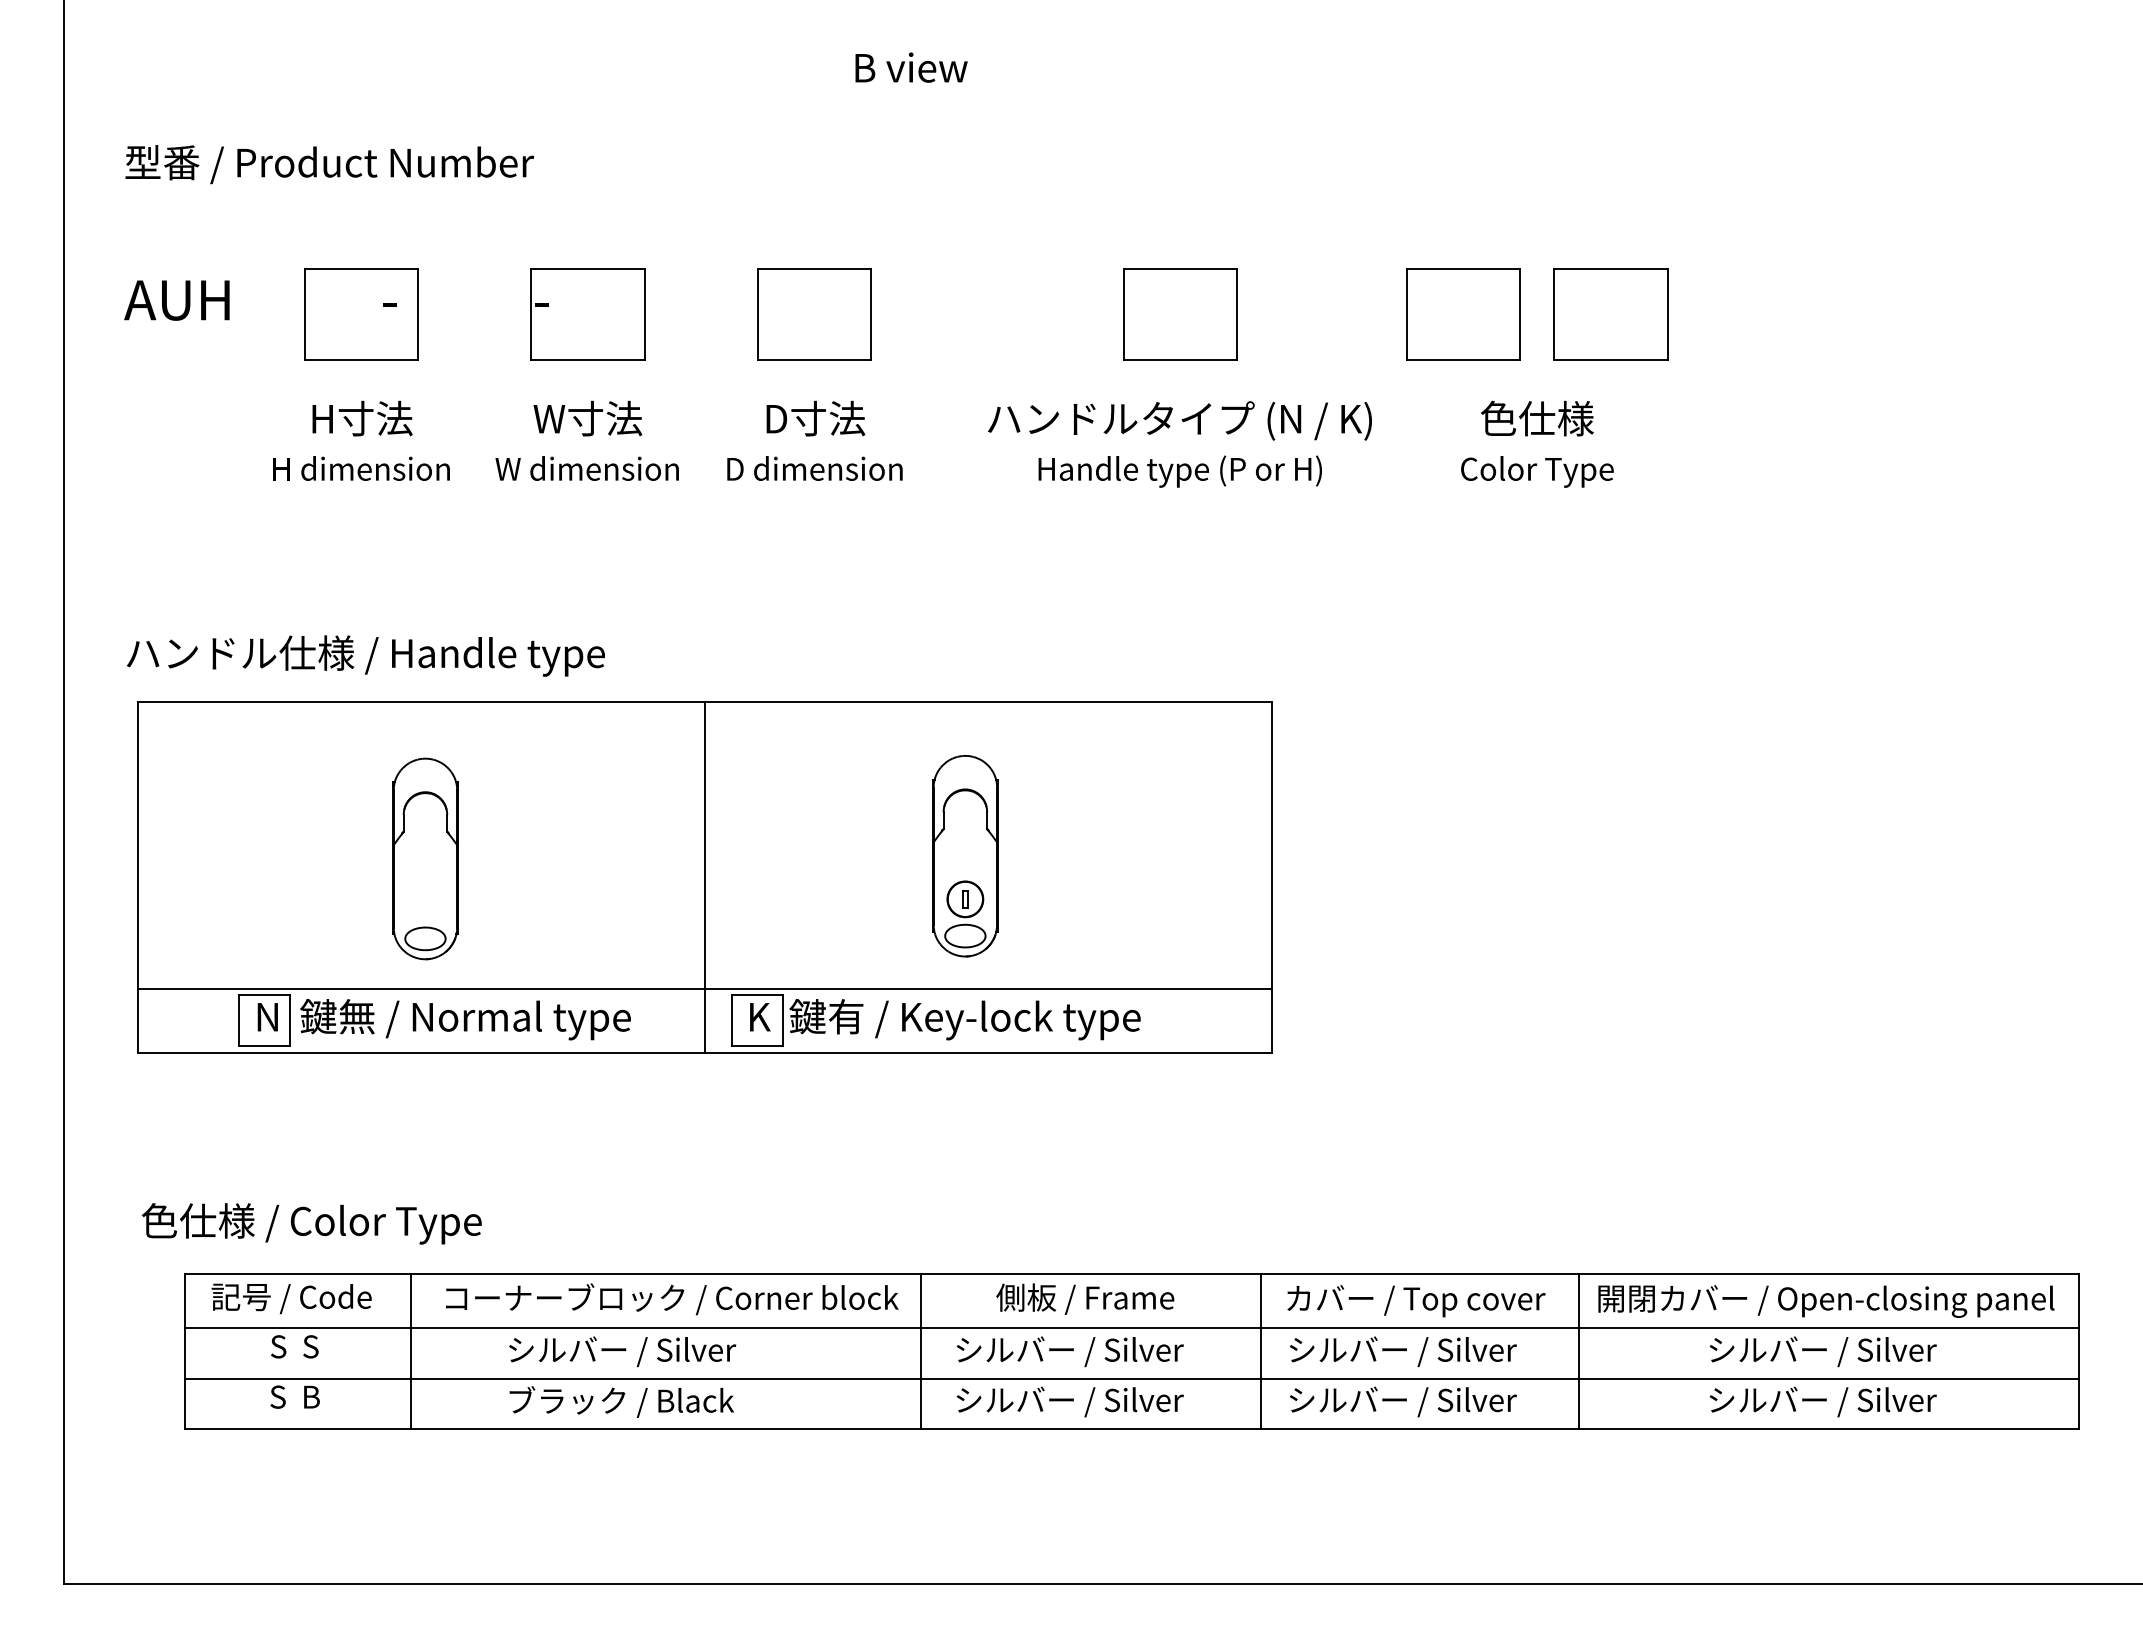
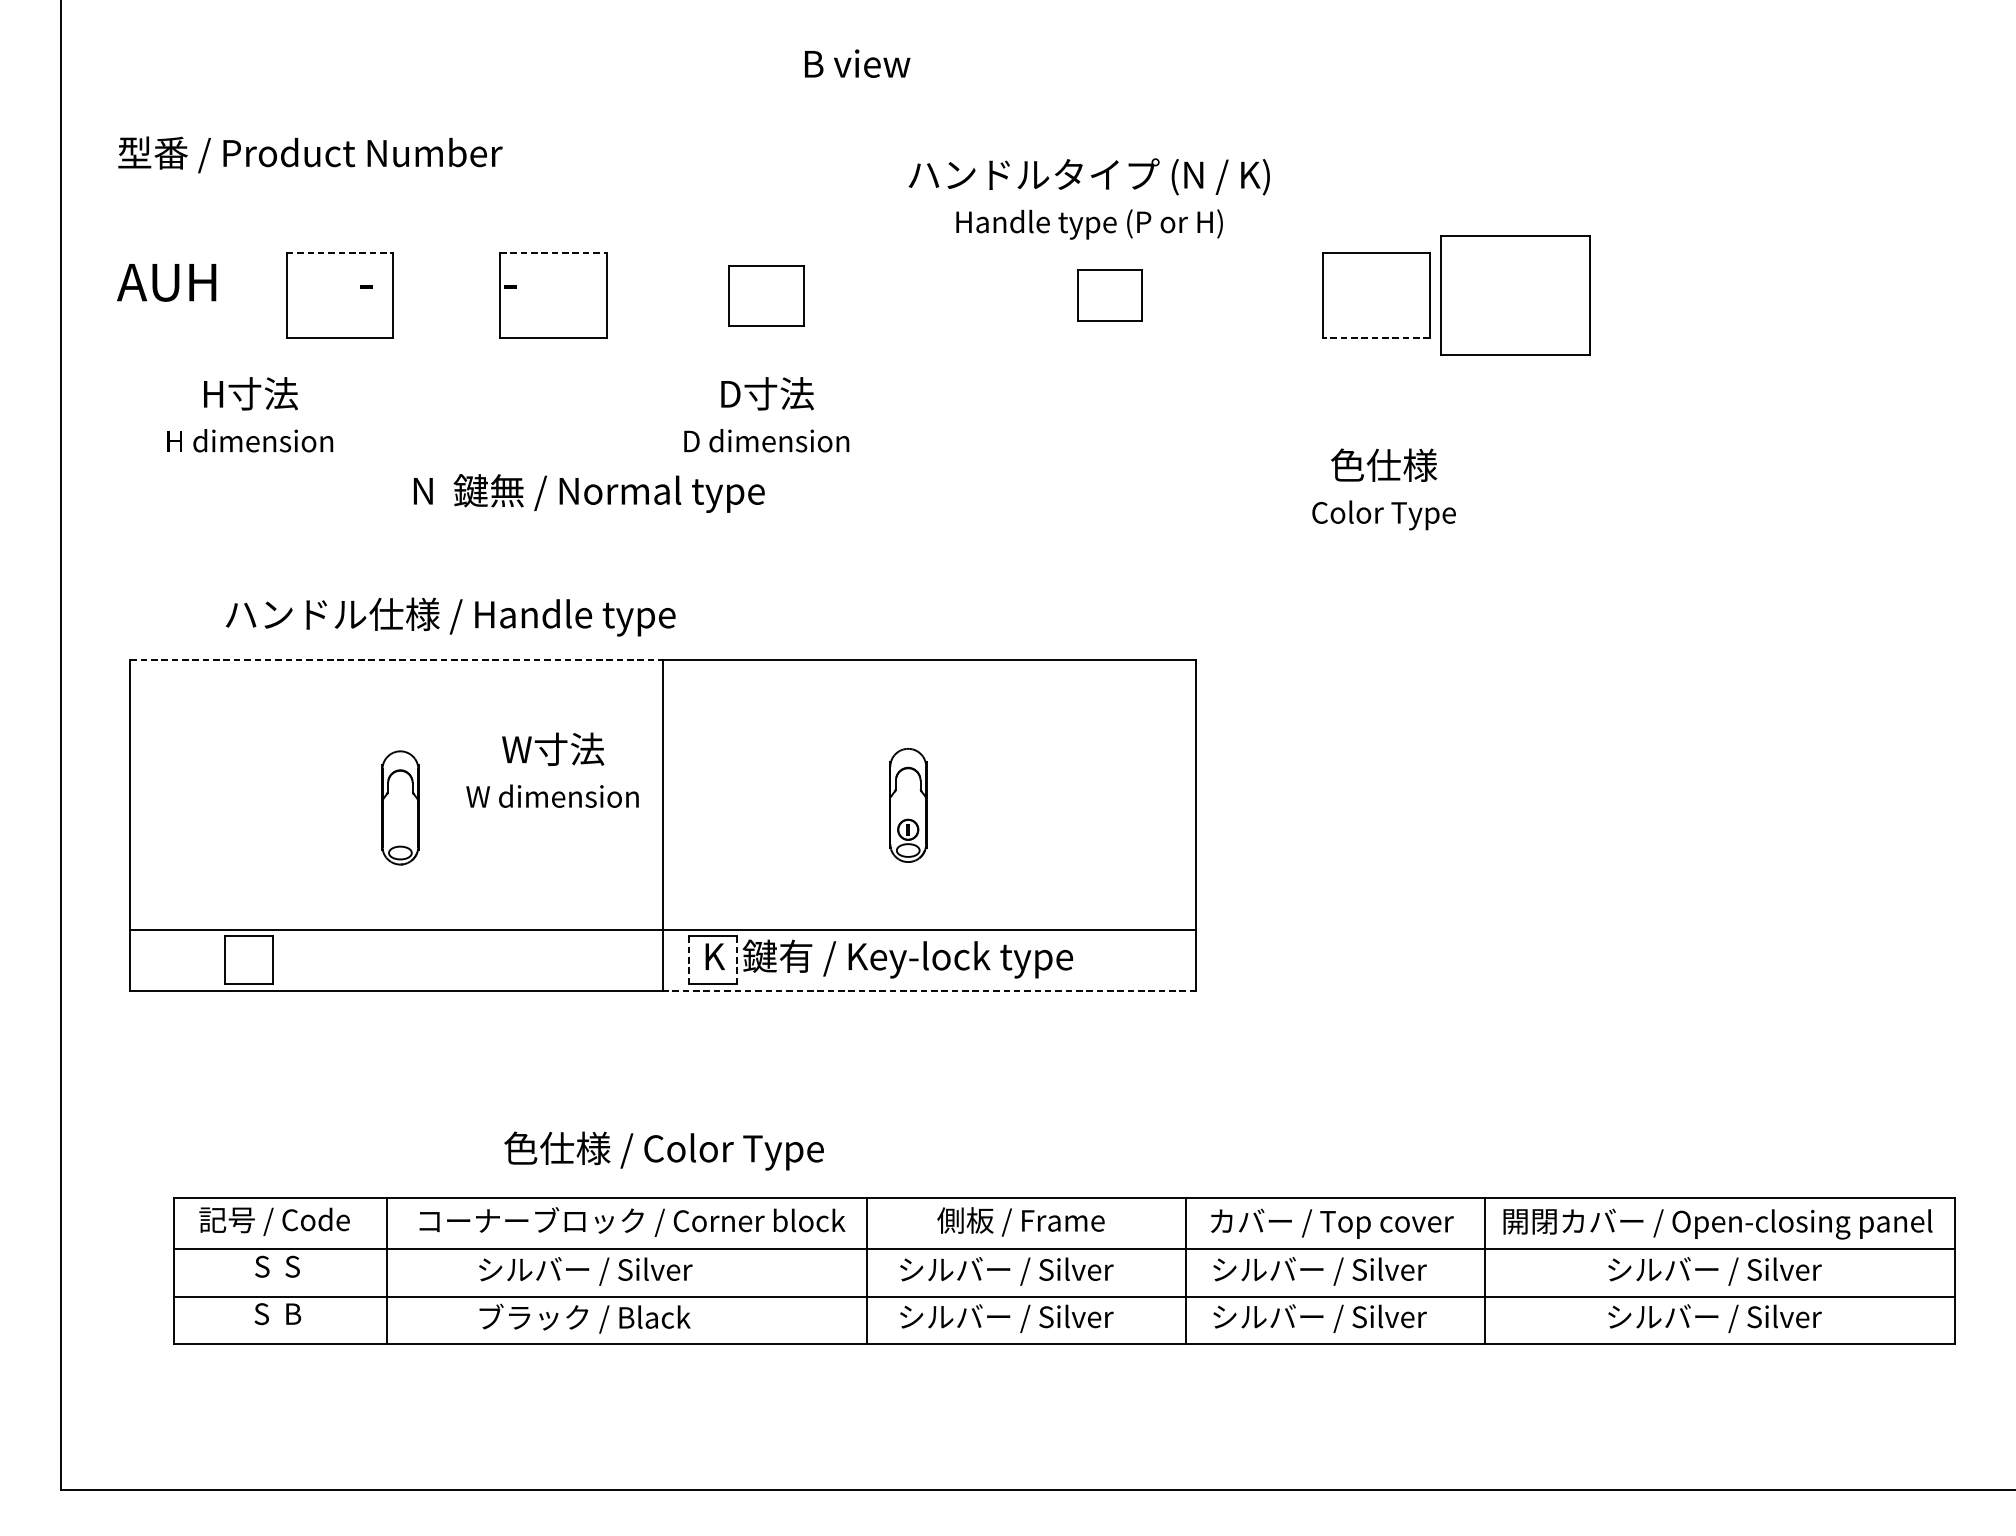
line: (361, 268) -> (340, 252), solid -> dashed
line: (588, 268) -> (553, 252), solid -> dashed
part: (814, 314) -> (766, 295), size x0.7
part: (1180, 314) -> (1110, 295), size x0.6
part: (1610, 314) -> (1514, 295), size x1.4
line: (1463, 359) -> (1376, 338), solid -> dashed
text: (361, 440) -> (249, 414), moved
text: (586, 440) -> (551, 769), moved
text: (1537, 443) -> (1384, 488), moved
text: (1179, 444) -> (1088, 198), moved
text: (365, 655) -> (450, 616), moved
line: (422, 701) -> (397, 659), solid -> dashed
part: (965, 856) -> (908, 805), size x0.6
part: (425, 858) -> (400, 807), size x0.6
text: (443, 1019) -> (588, 493), moved
line: (731, 1020) -> (688, 959), solid -> dashed
line: (782, 1020) -> (736, 959), solid -> dashed
line: (987, 1053) -> (928, 990), solid -> dashed
text: (311, 1223) -> (663, 1150), moved

